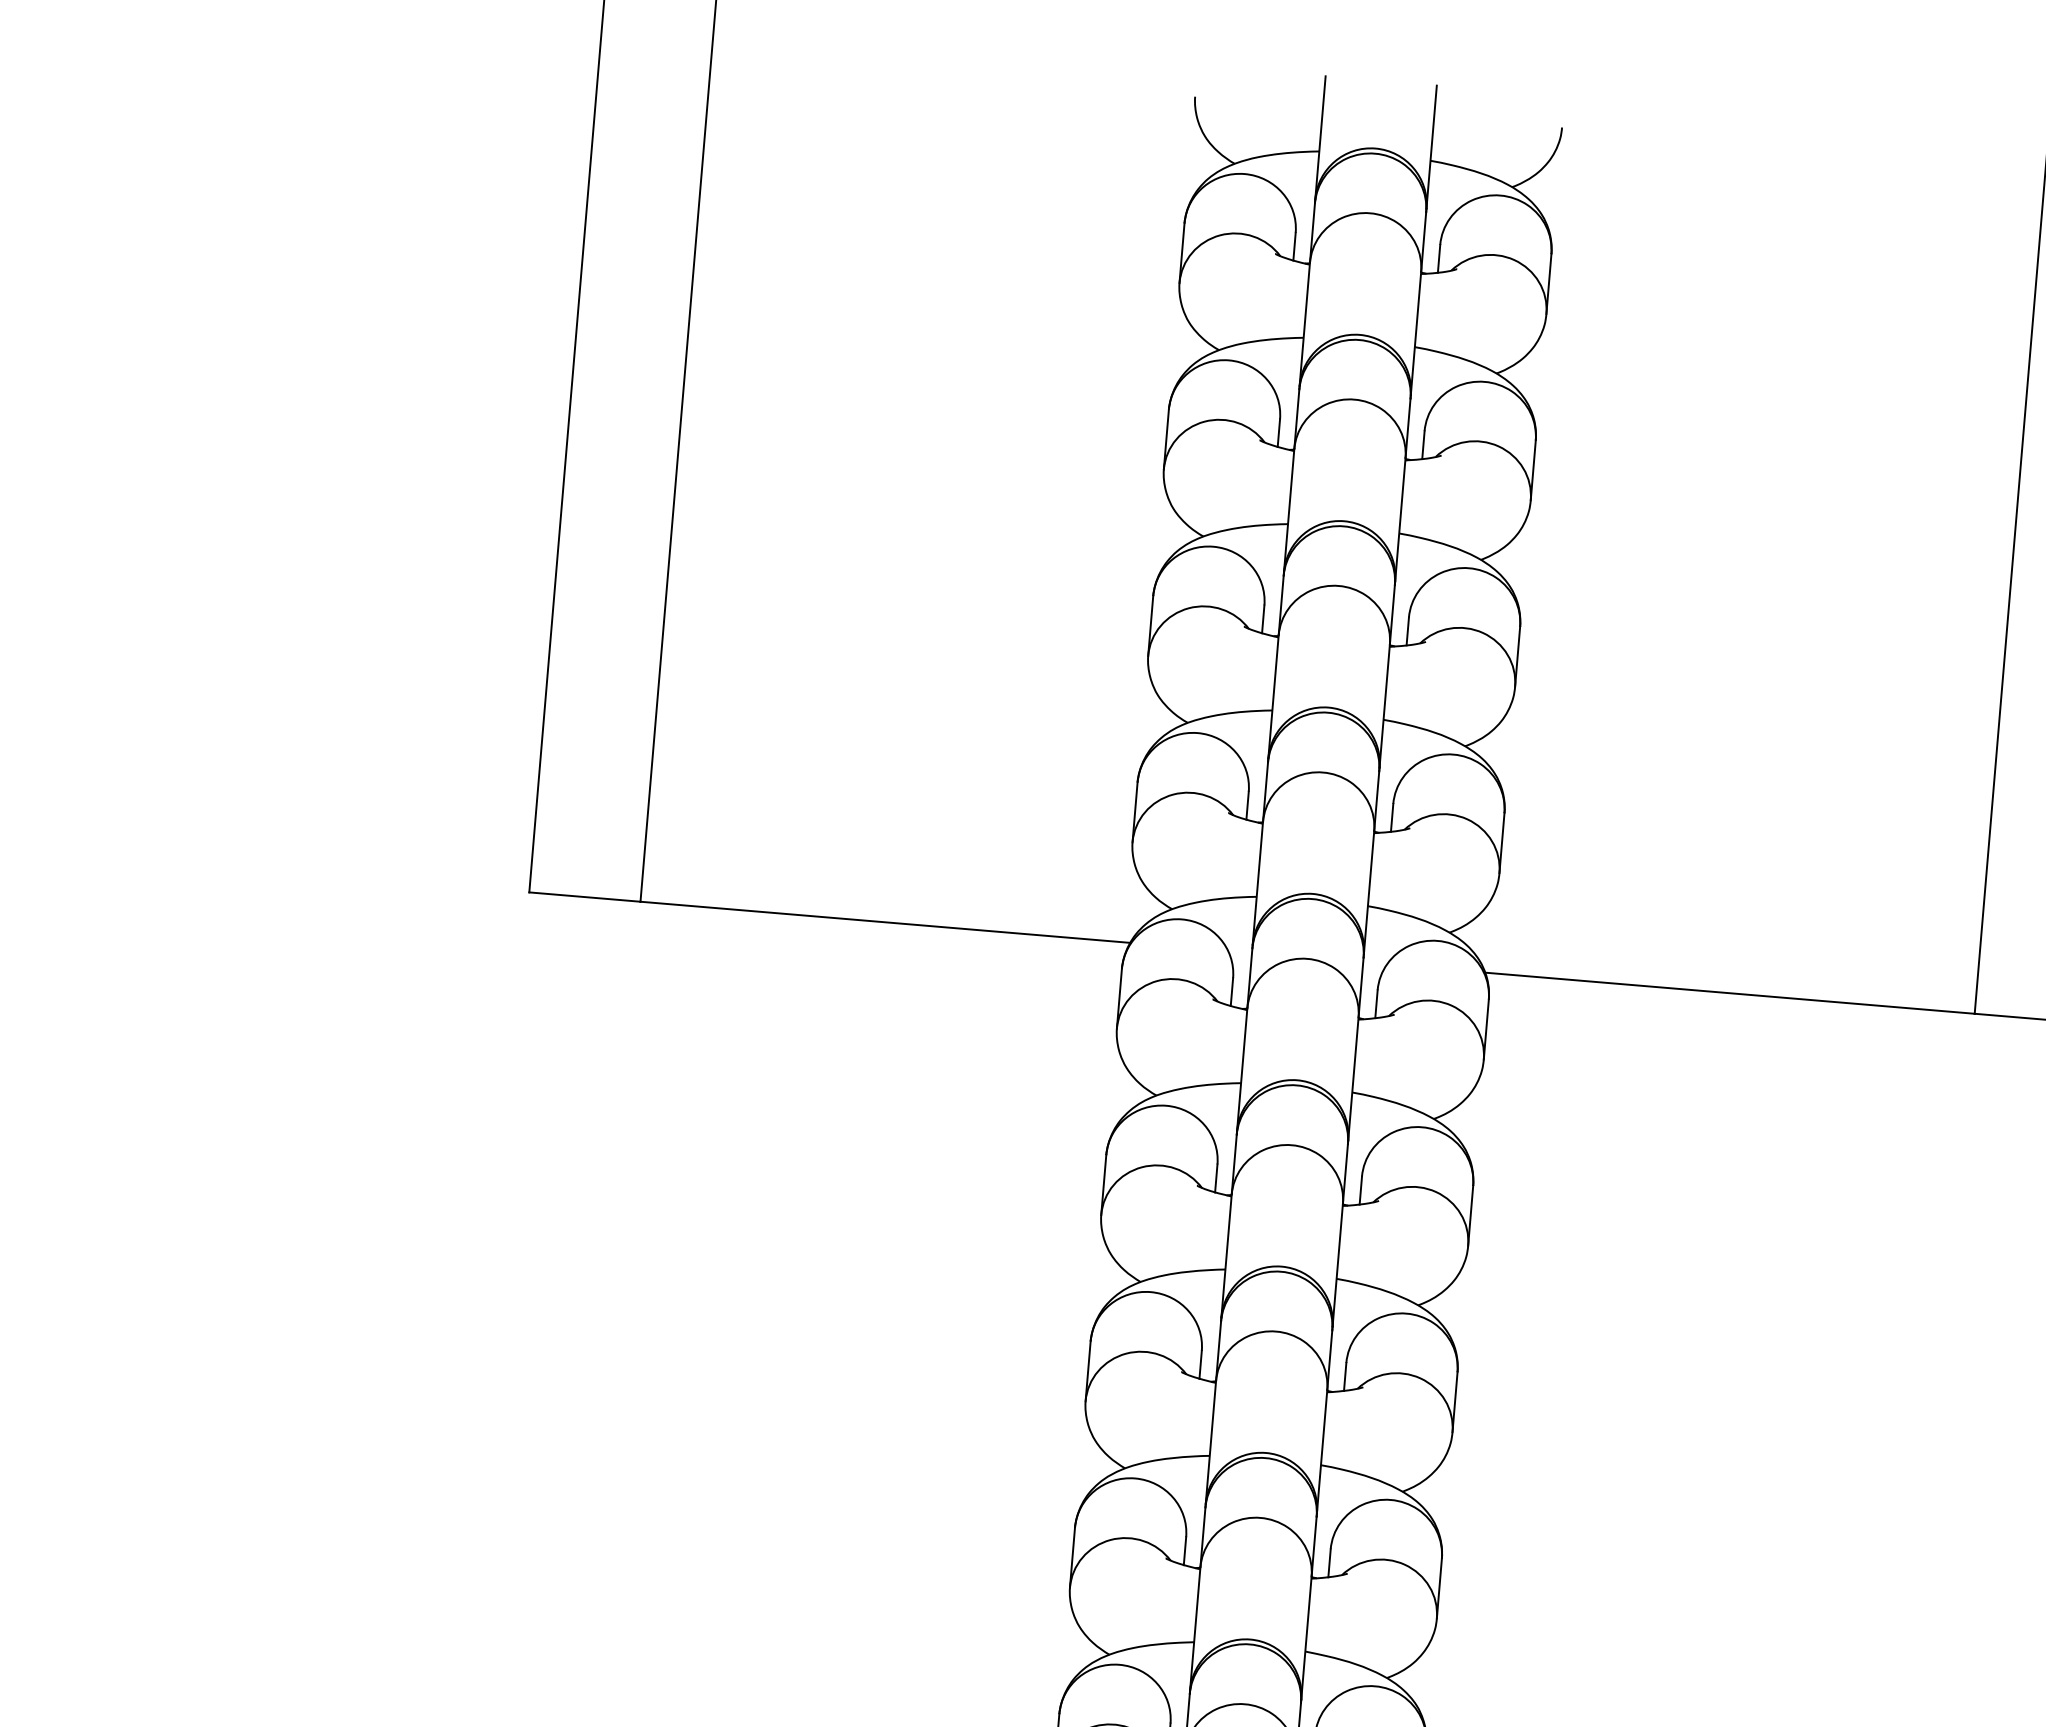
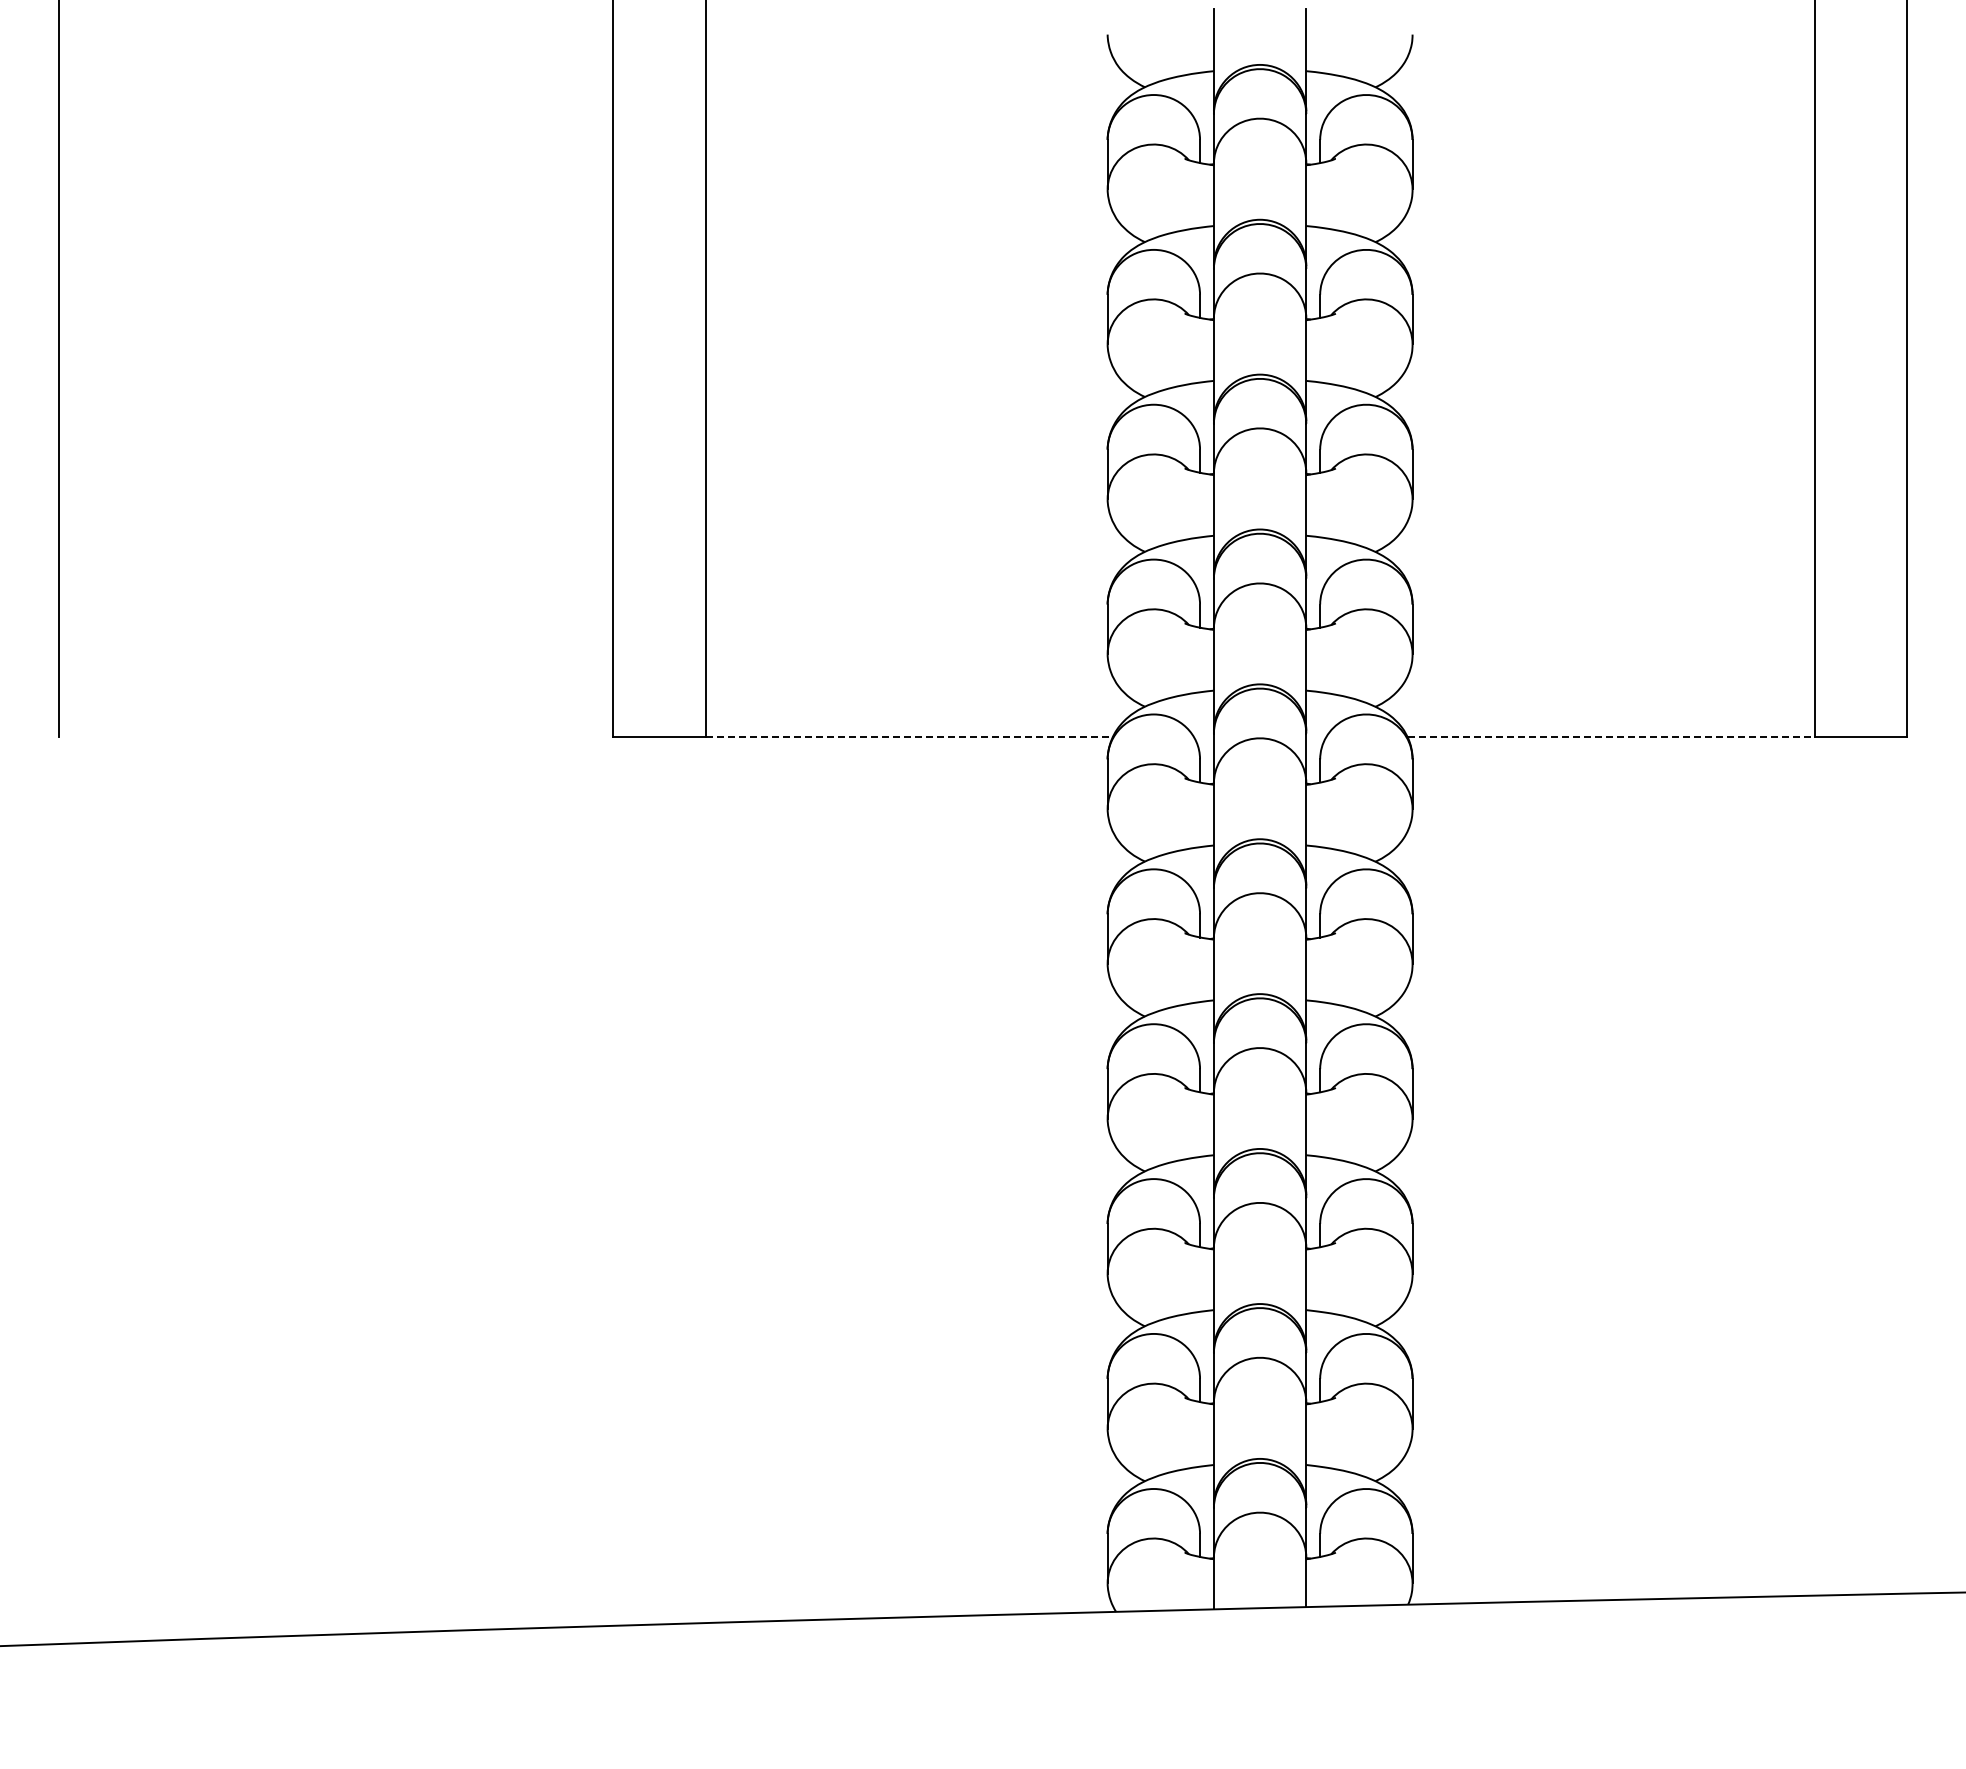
line: (885, 922) -> (909, 737), solid -> dashed
line: (1730, 993) -> (1611, 737), solid -> dashed

